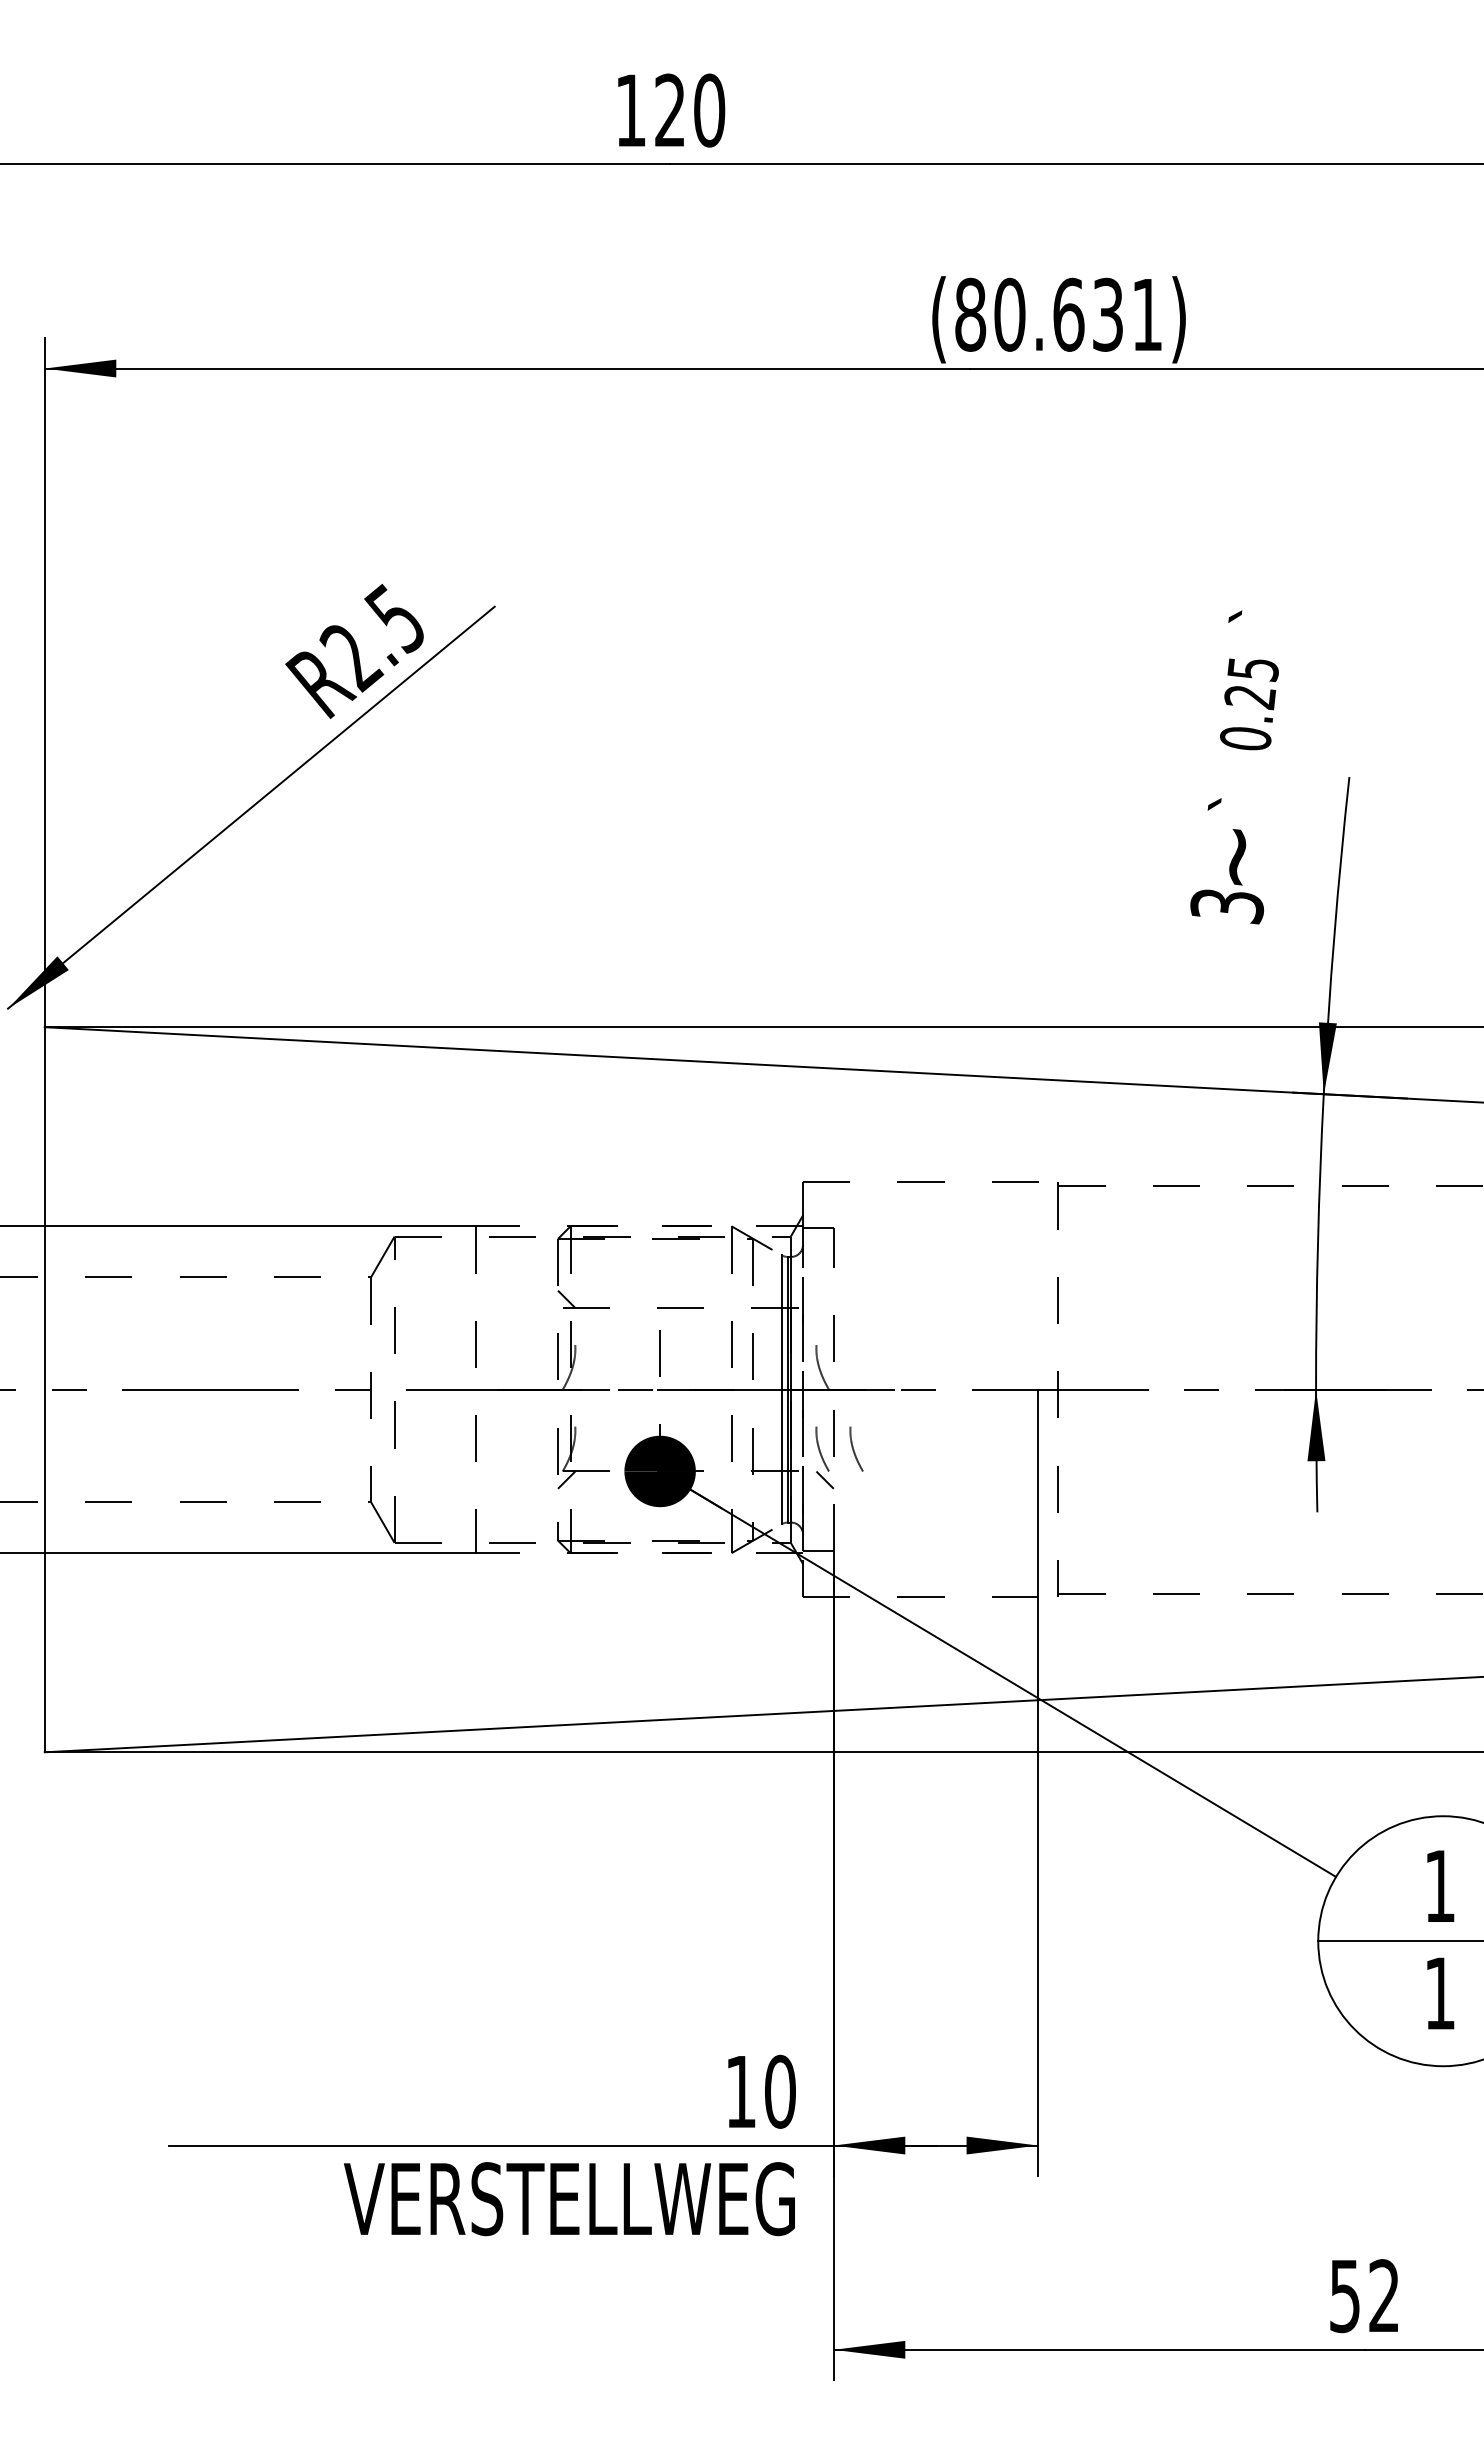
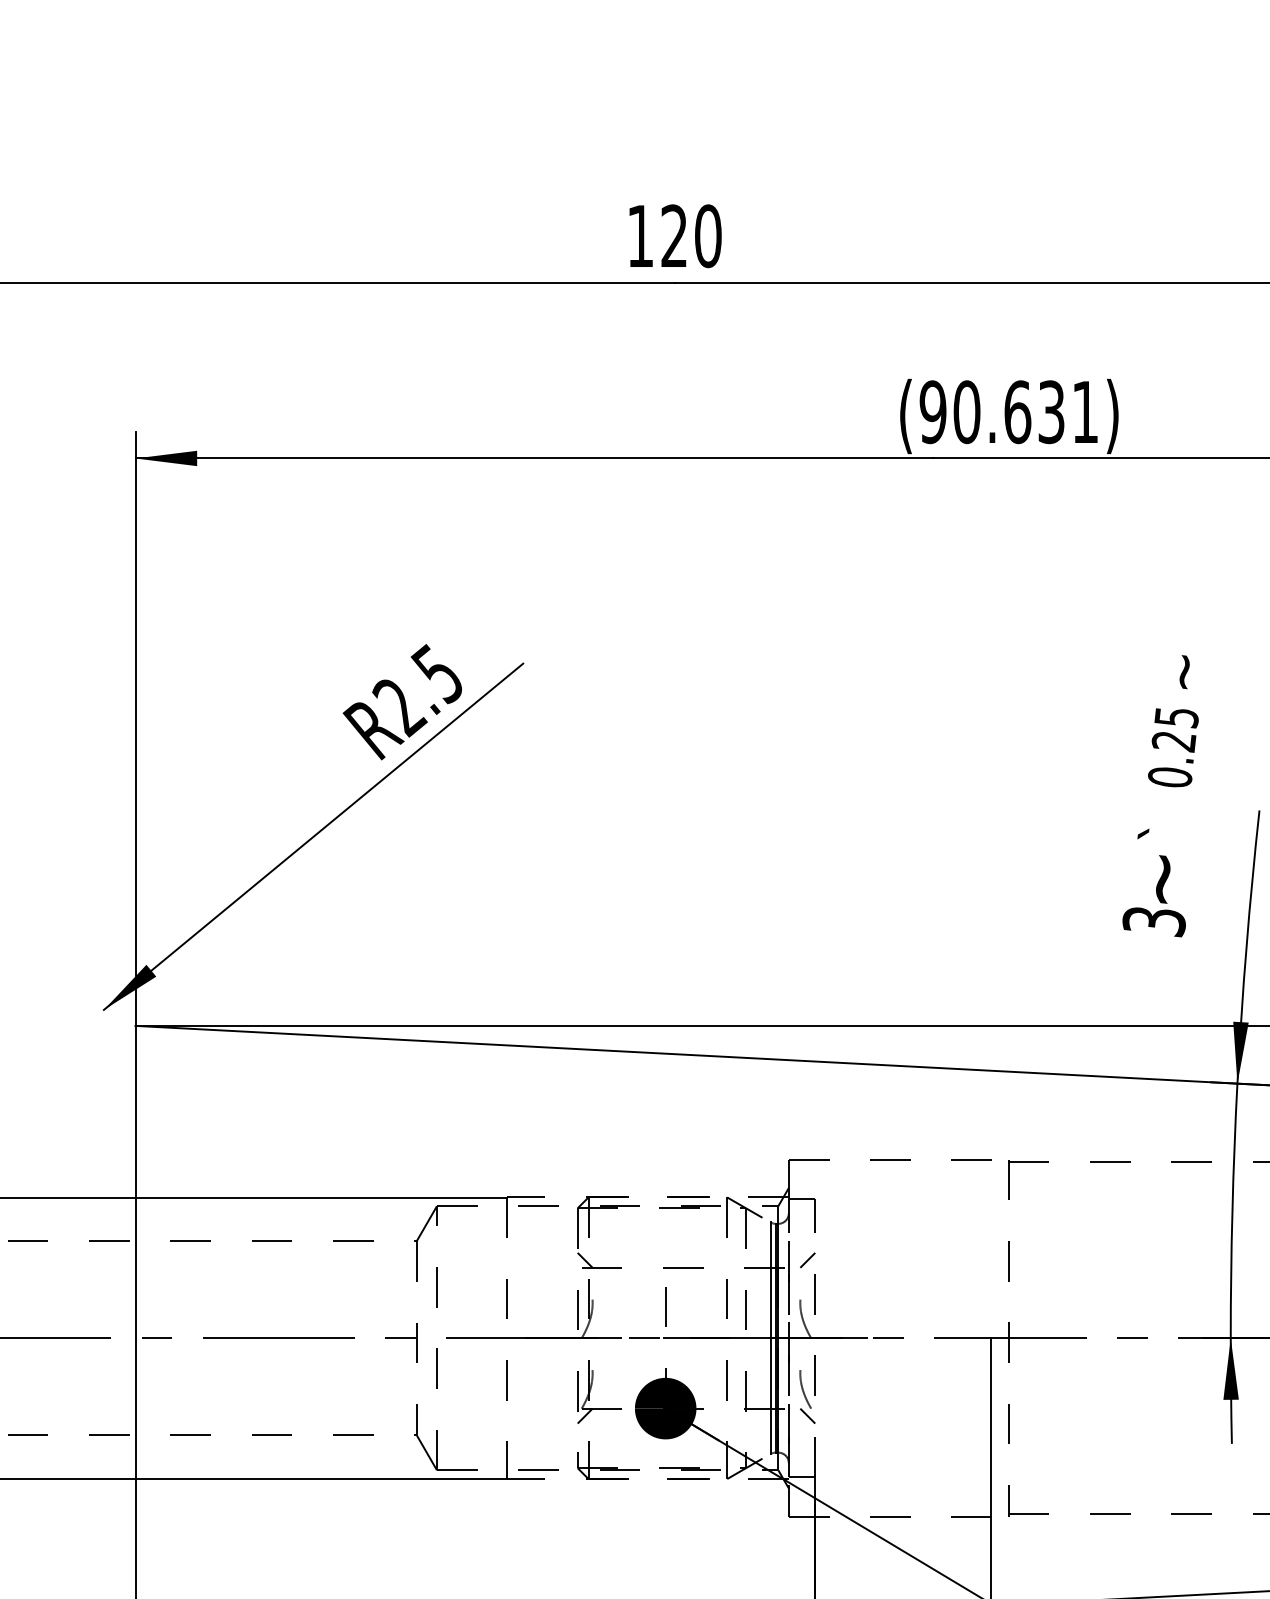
text: (970, 314) -> (933, 411), (80.631) -> (90.631)
text: (1248, 616) -> (1172, 672), ` -> ~
line: (824, 1299) -> (807, 1260), added
curve: (854, 1449) -> (833, 1389), removed

